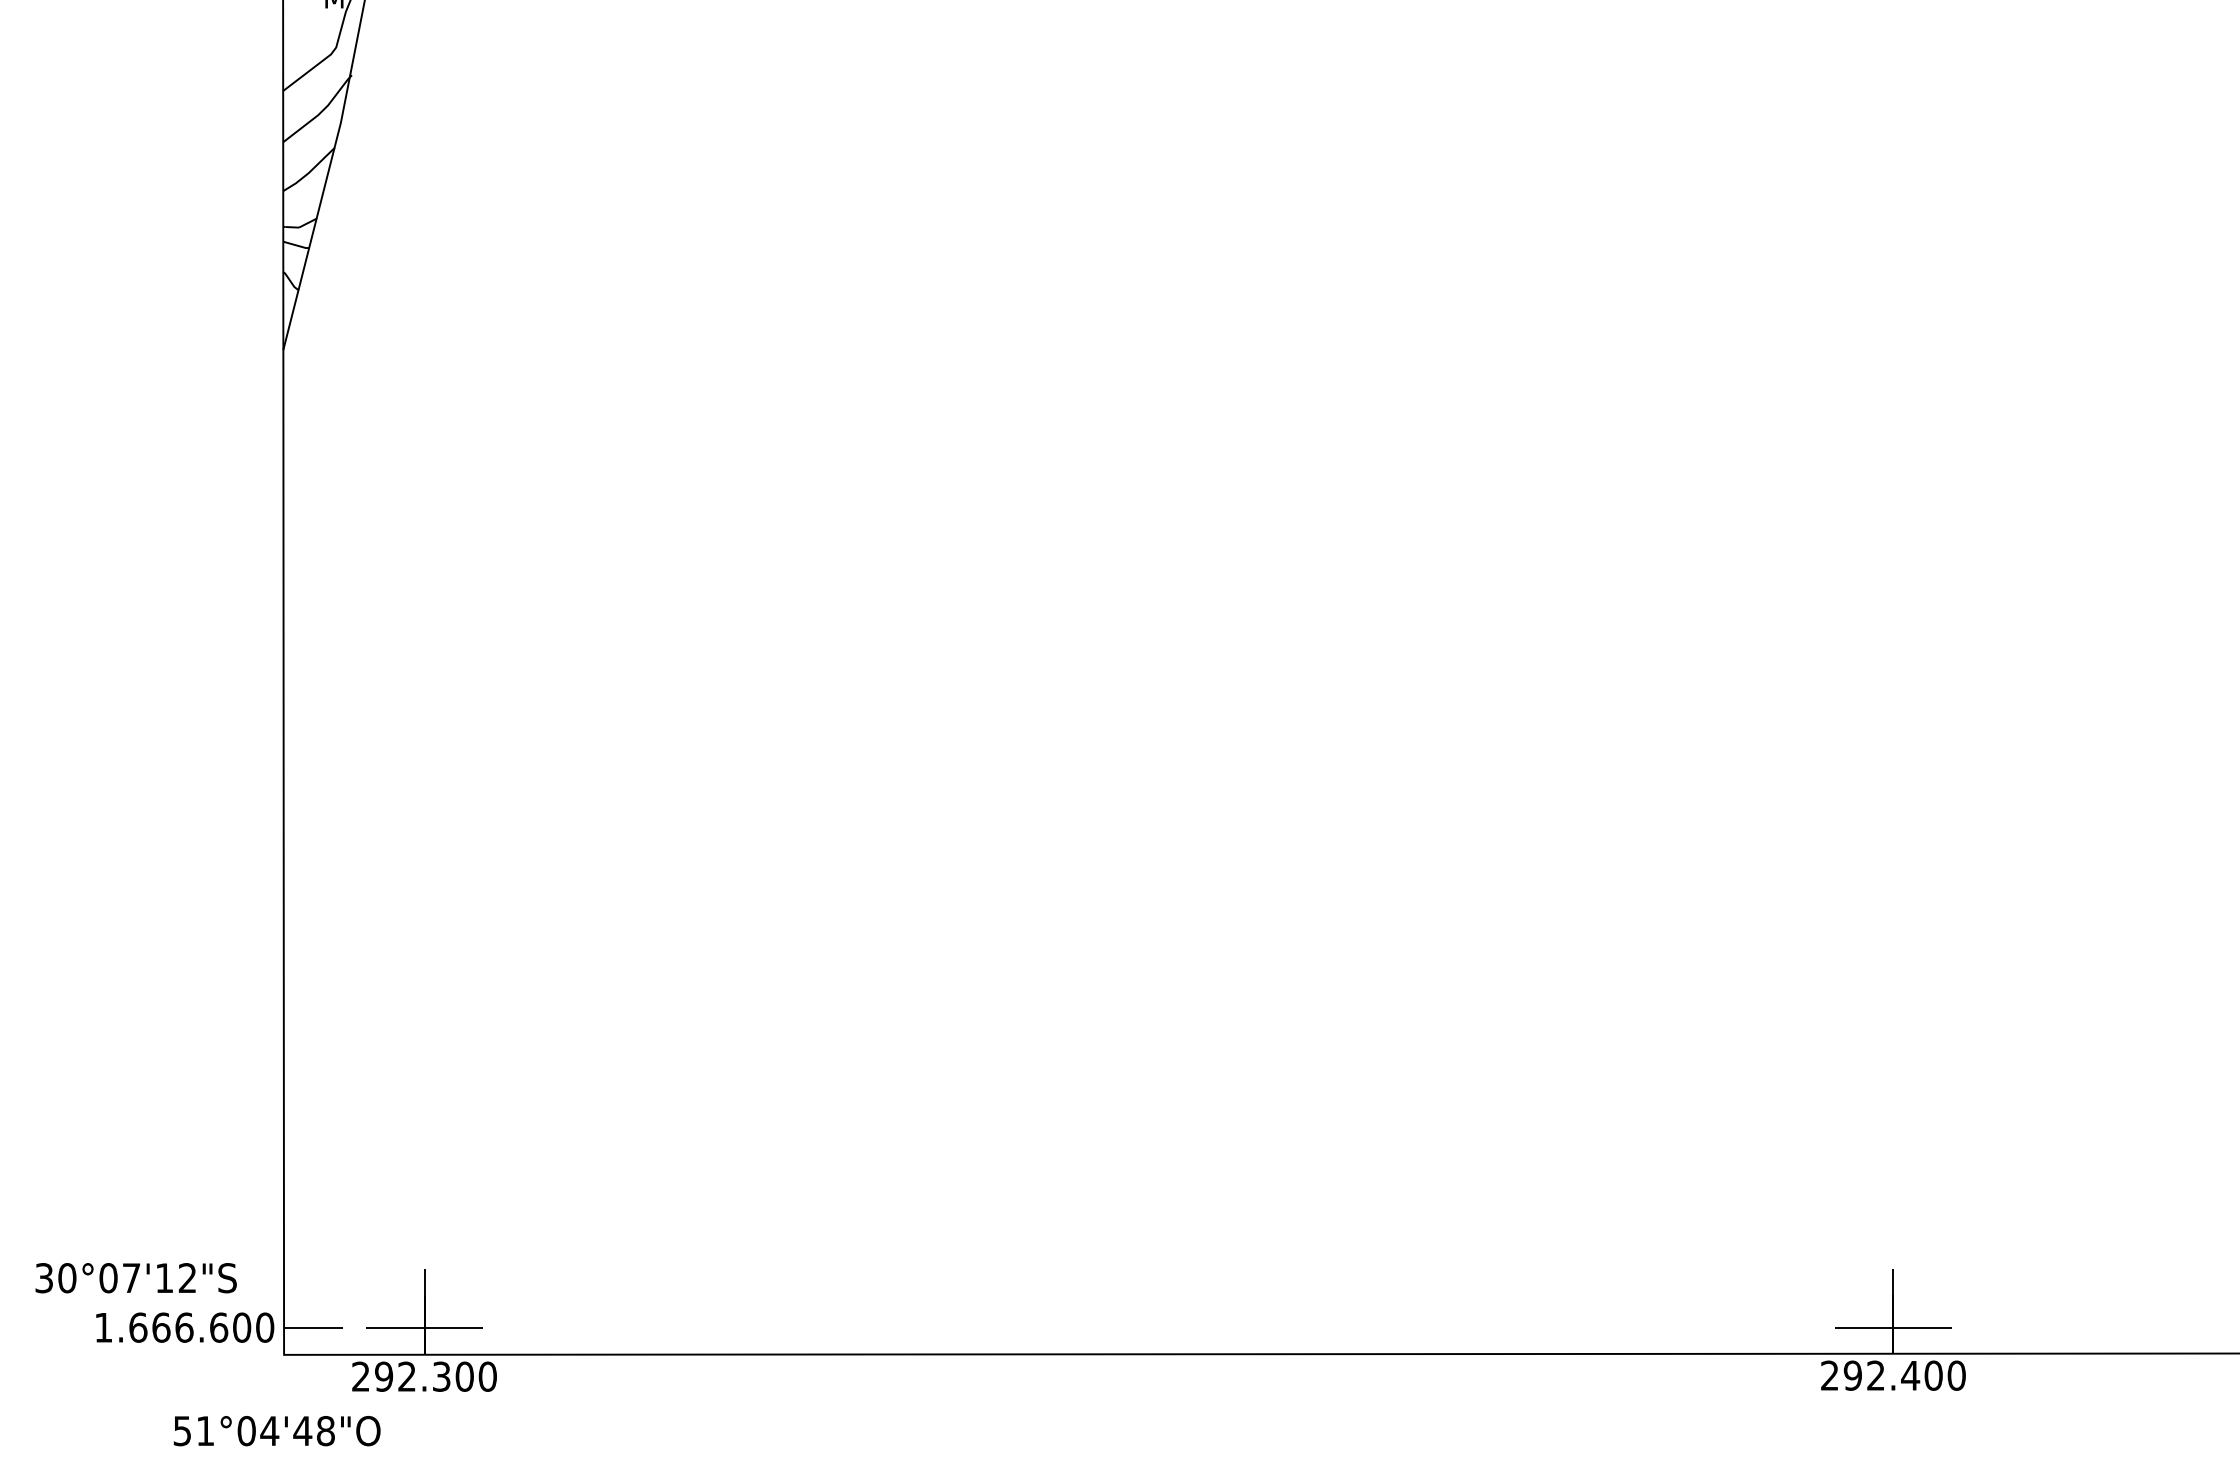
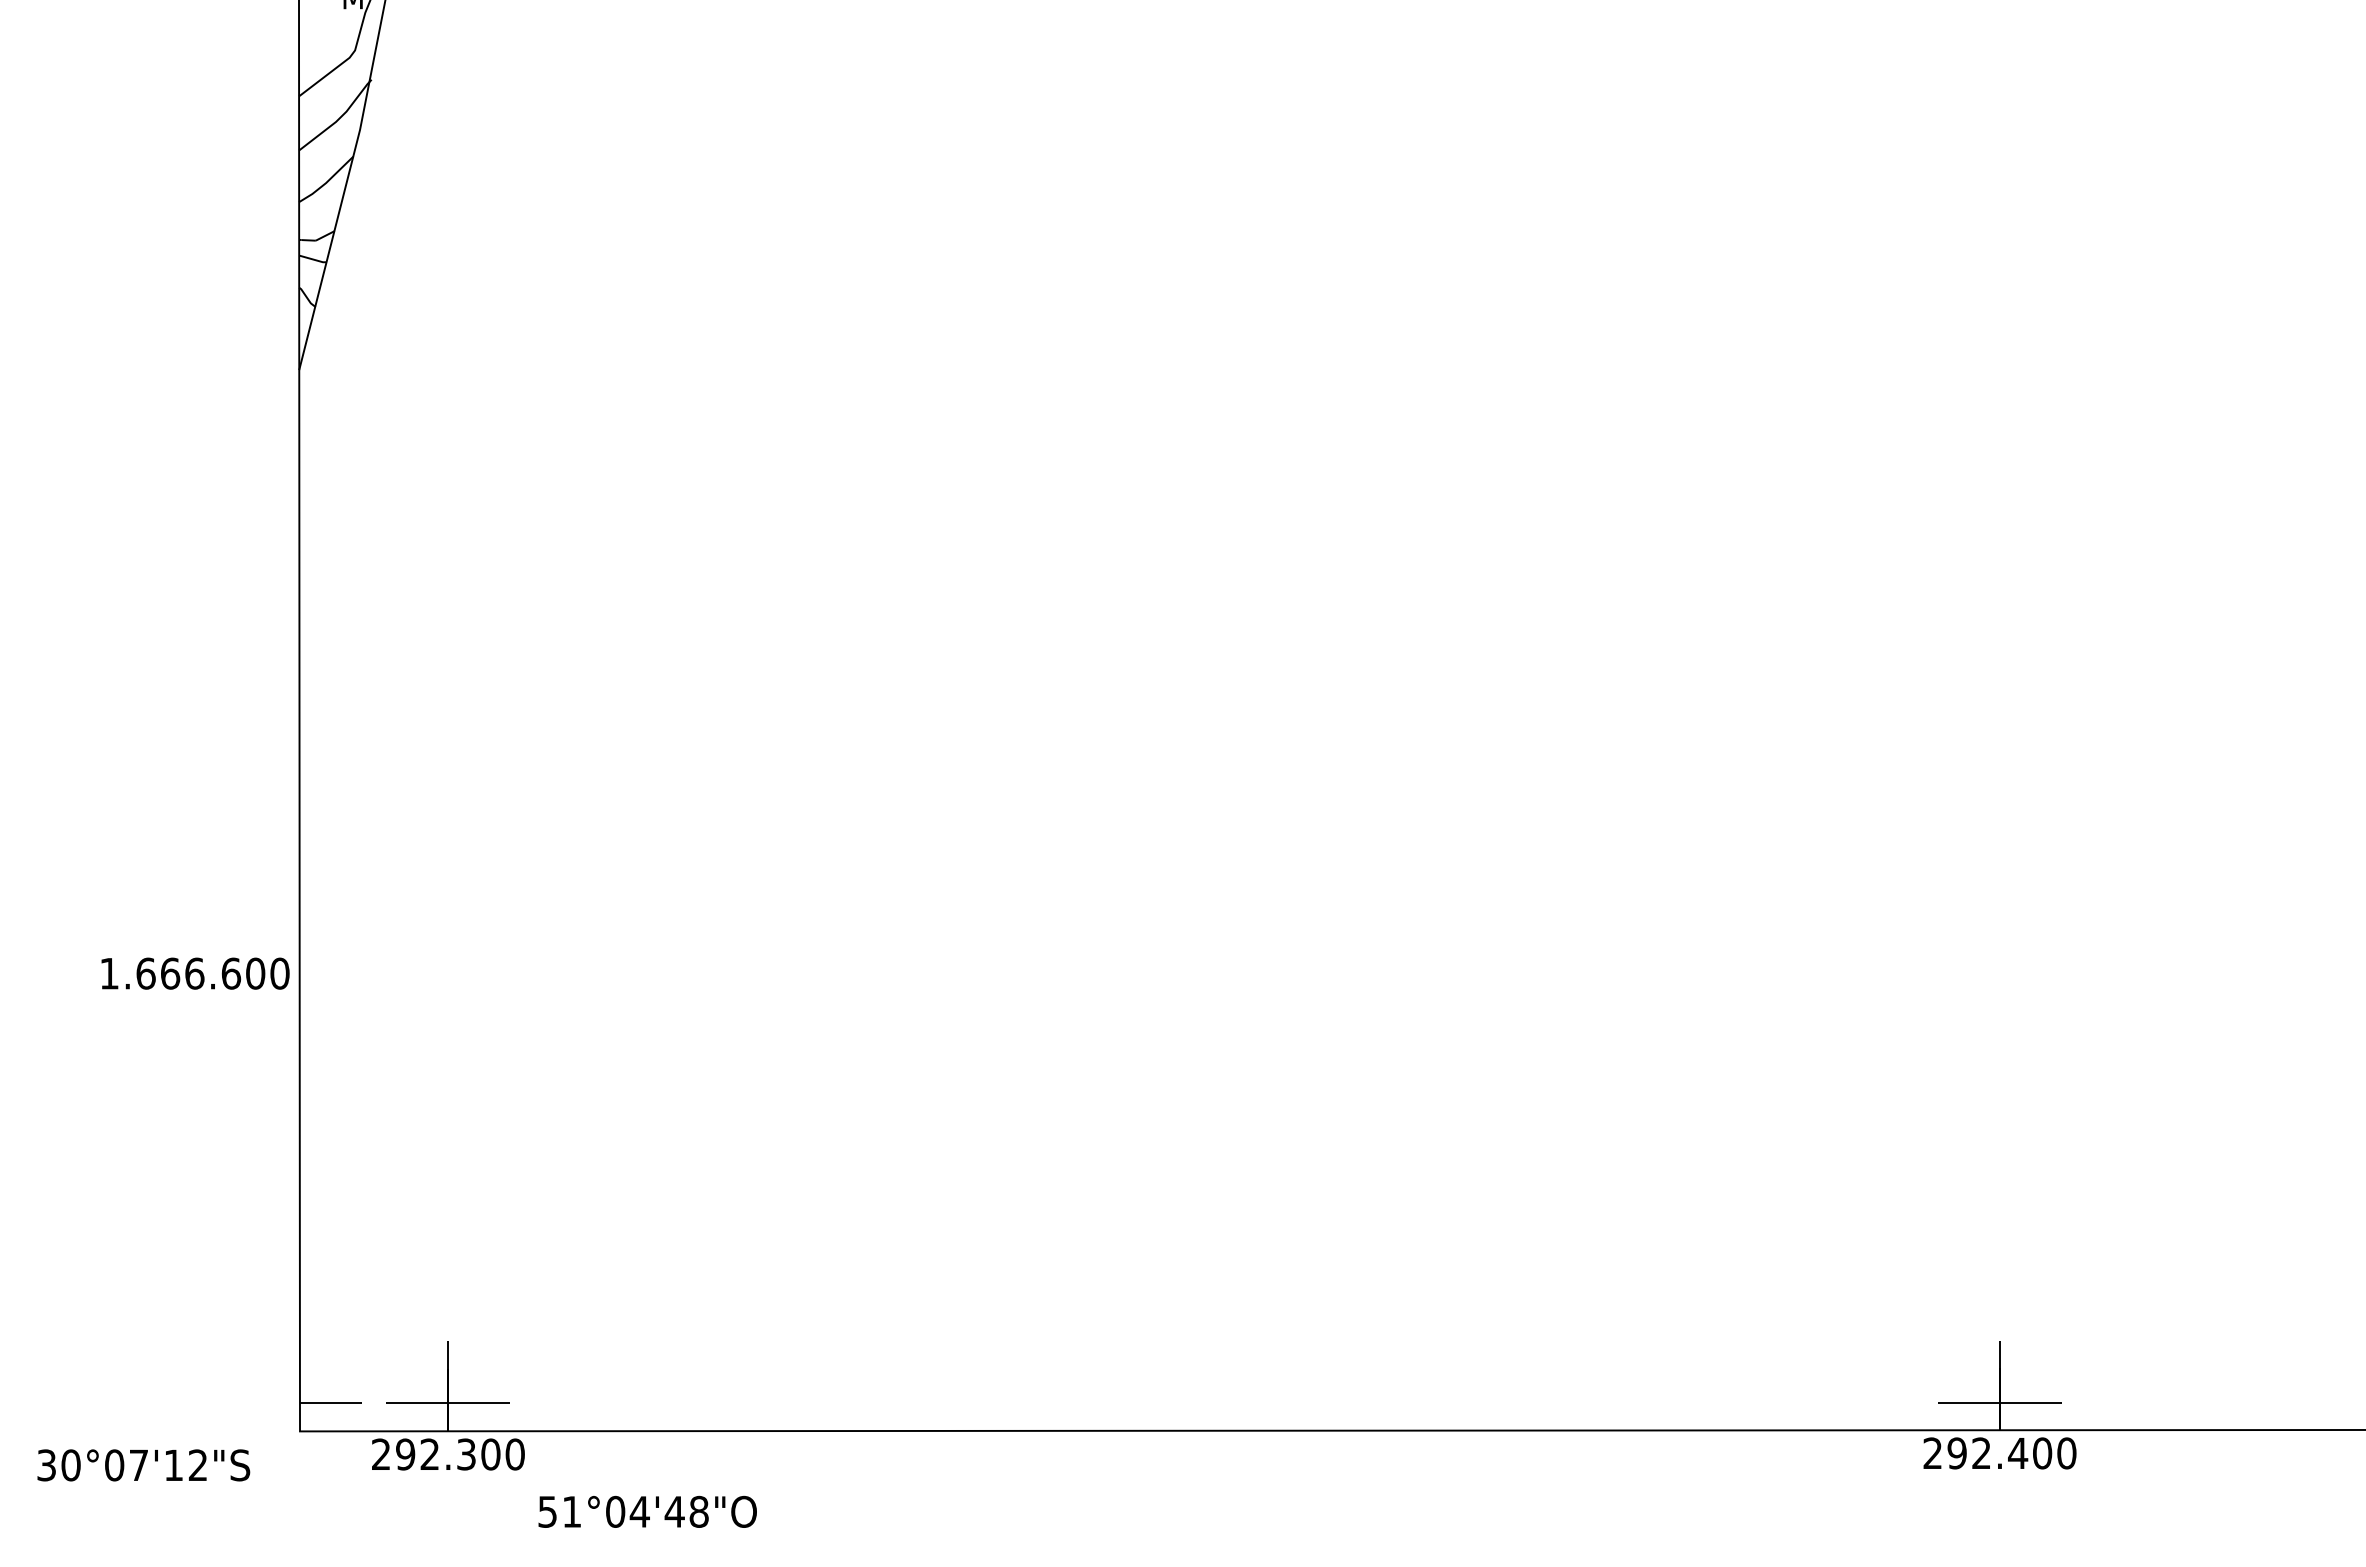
text: (135, 1278) -> (143, 1465), moved
text: (185, 1327) -> (195, 973), moved
text: (276, 1430) -> (647, 1511), moved

